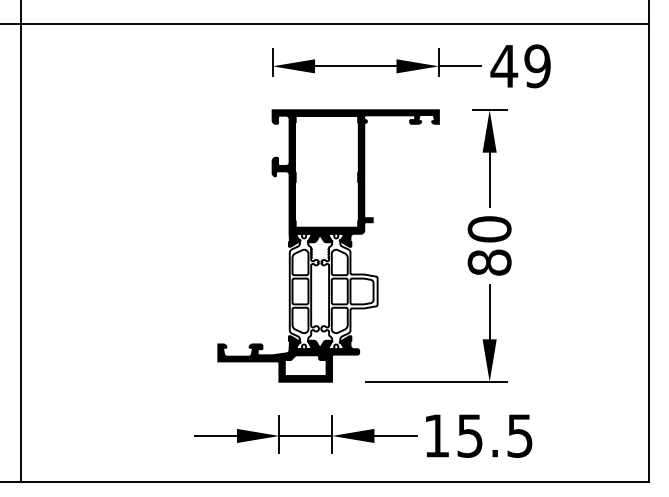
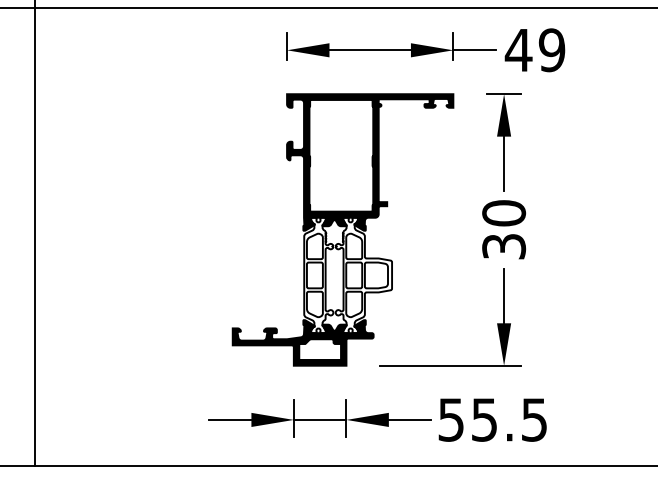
text: (489, 262) -> (503, 246), 80 -> 30
text: (436, 435) -> (450, 419), 15.5 -> 55.5

